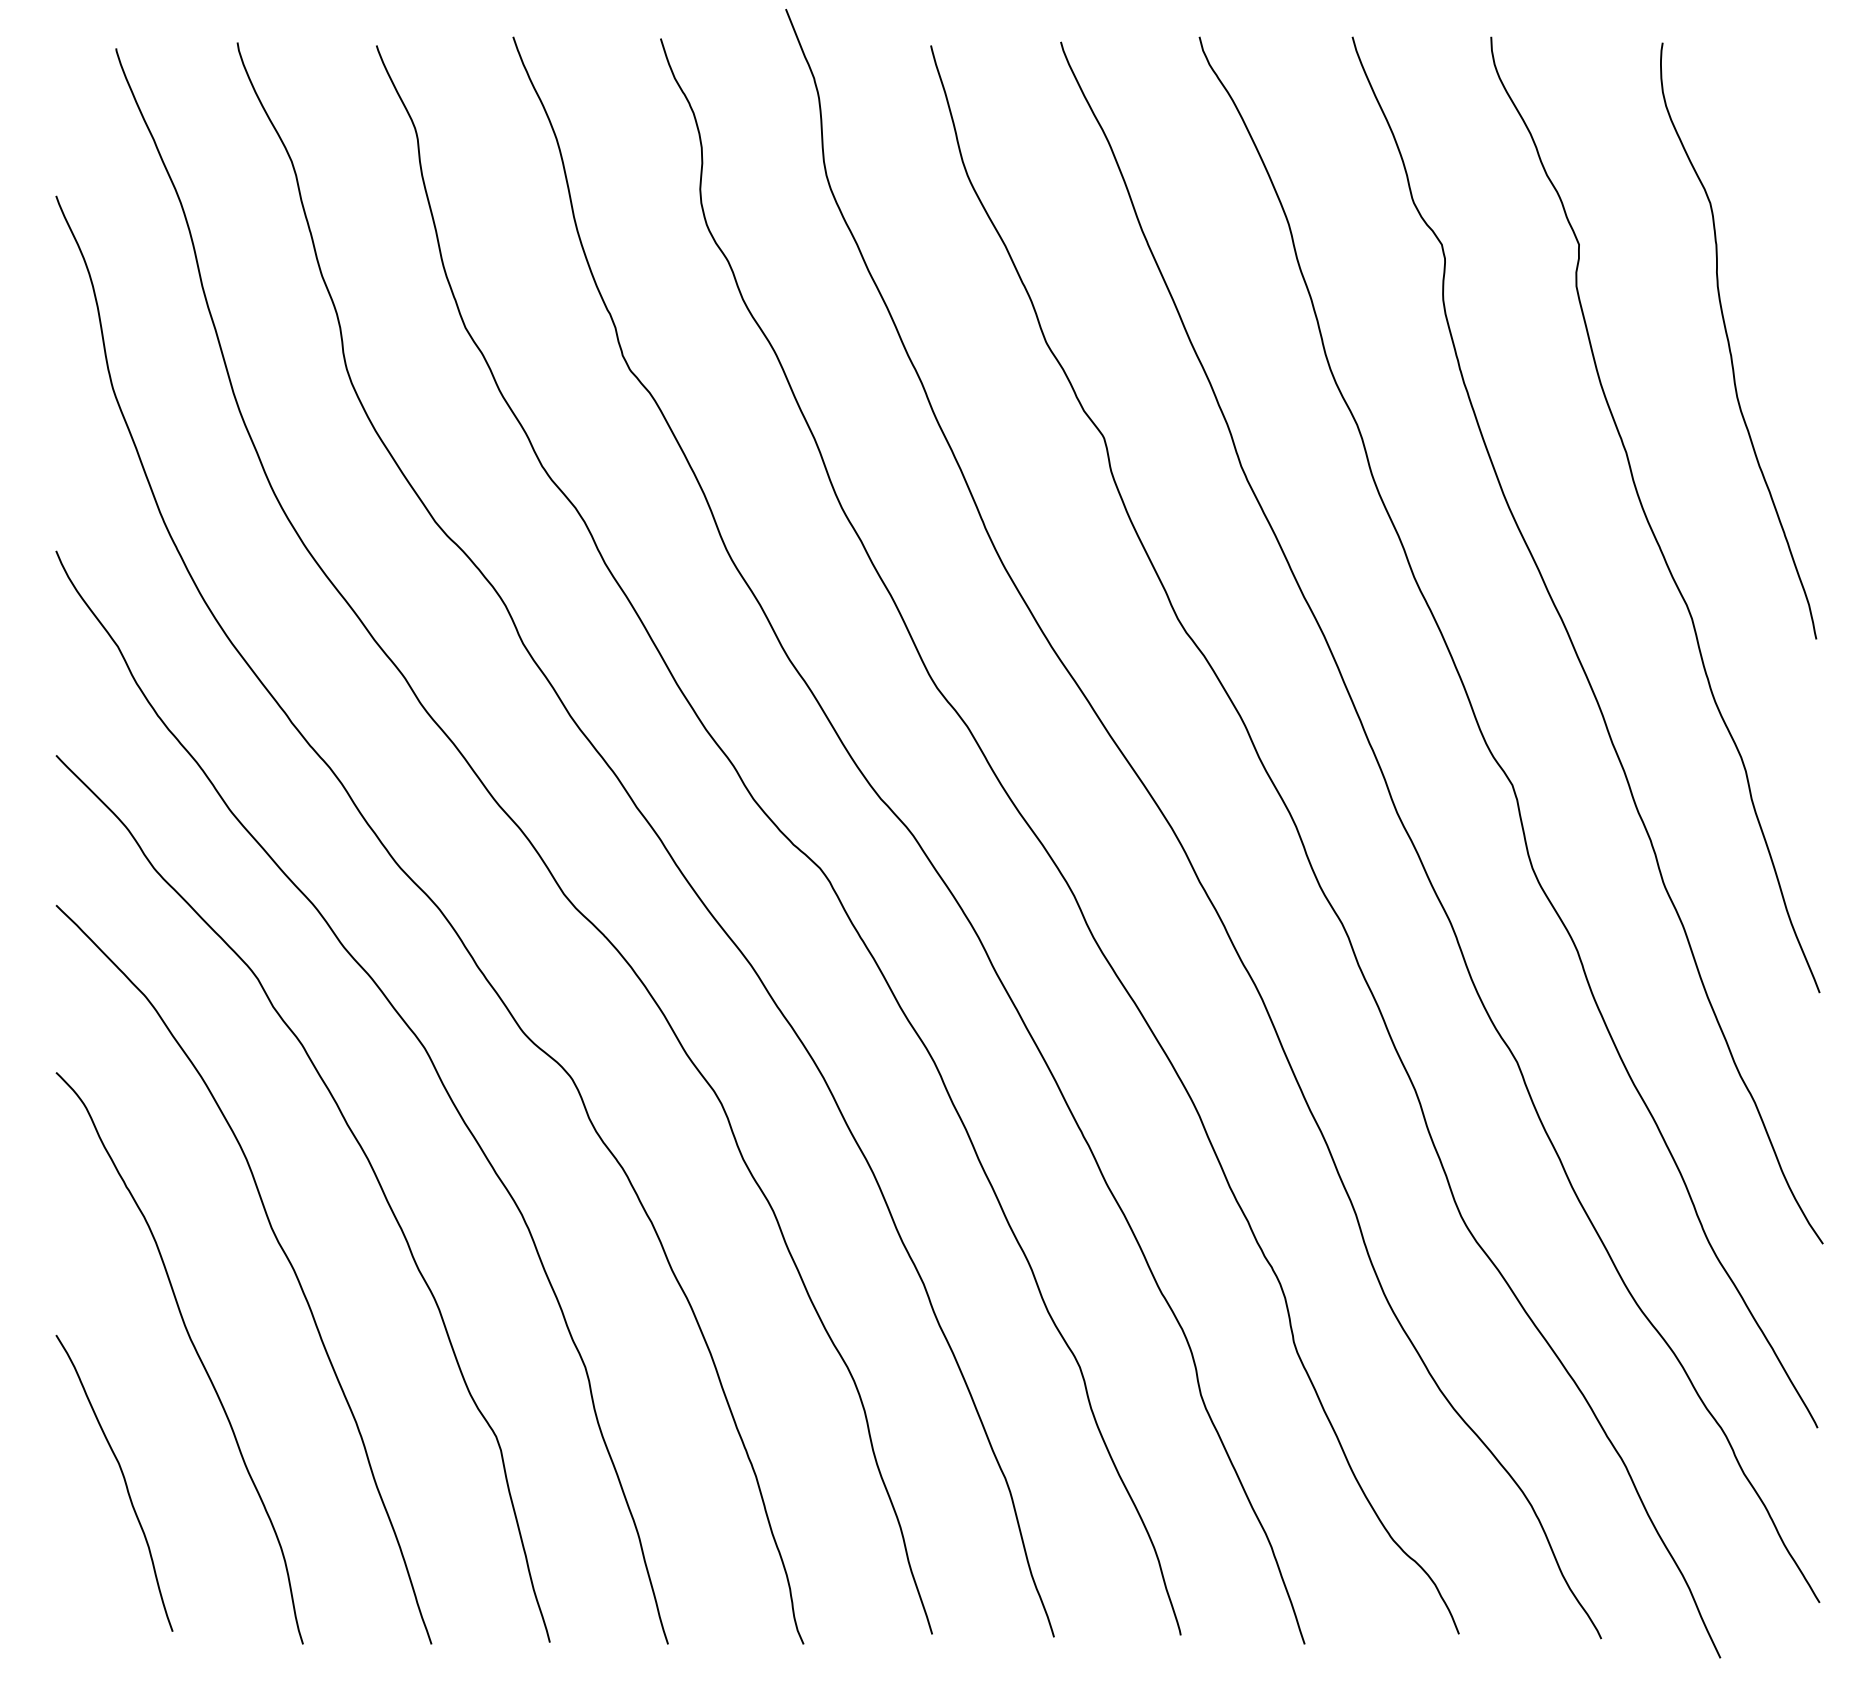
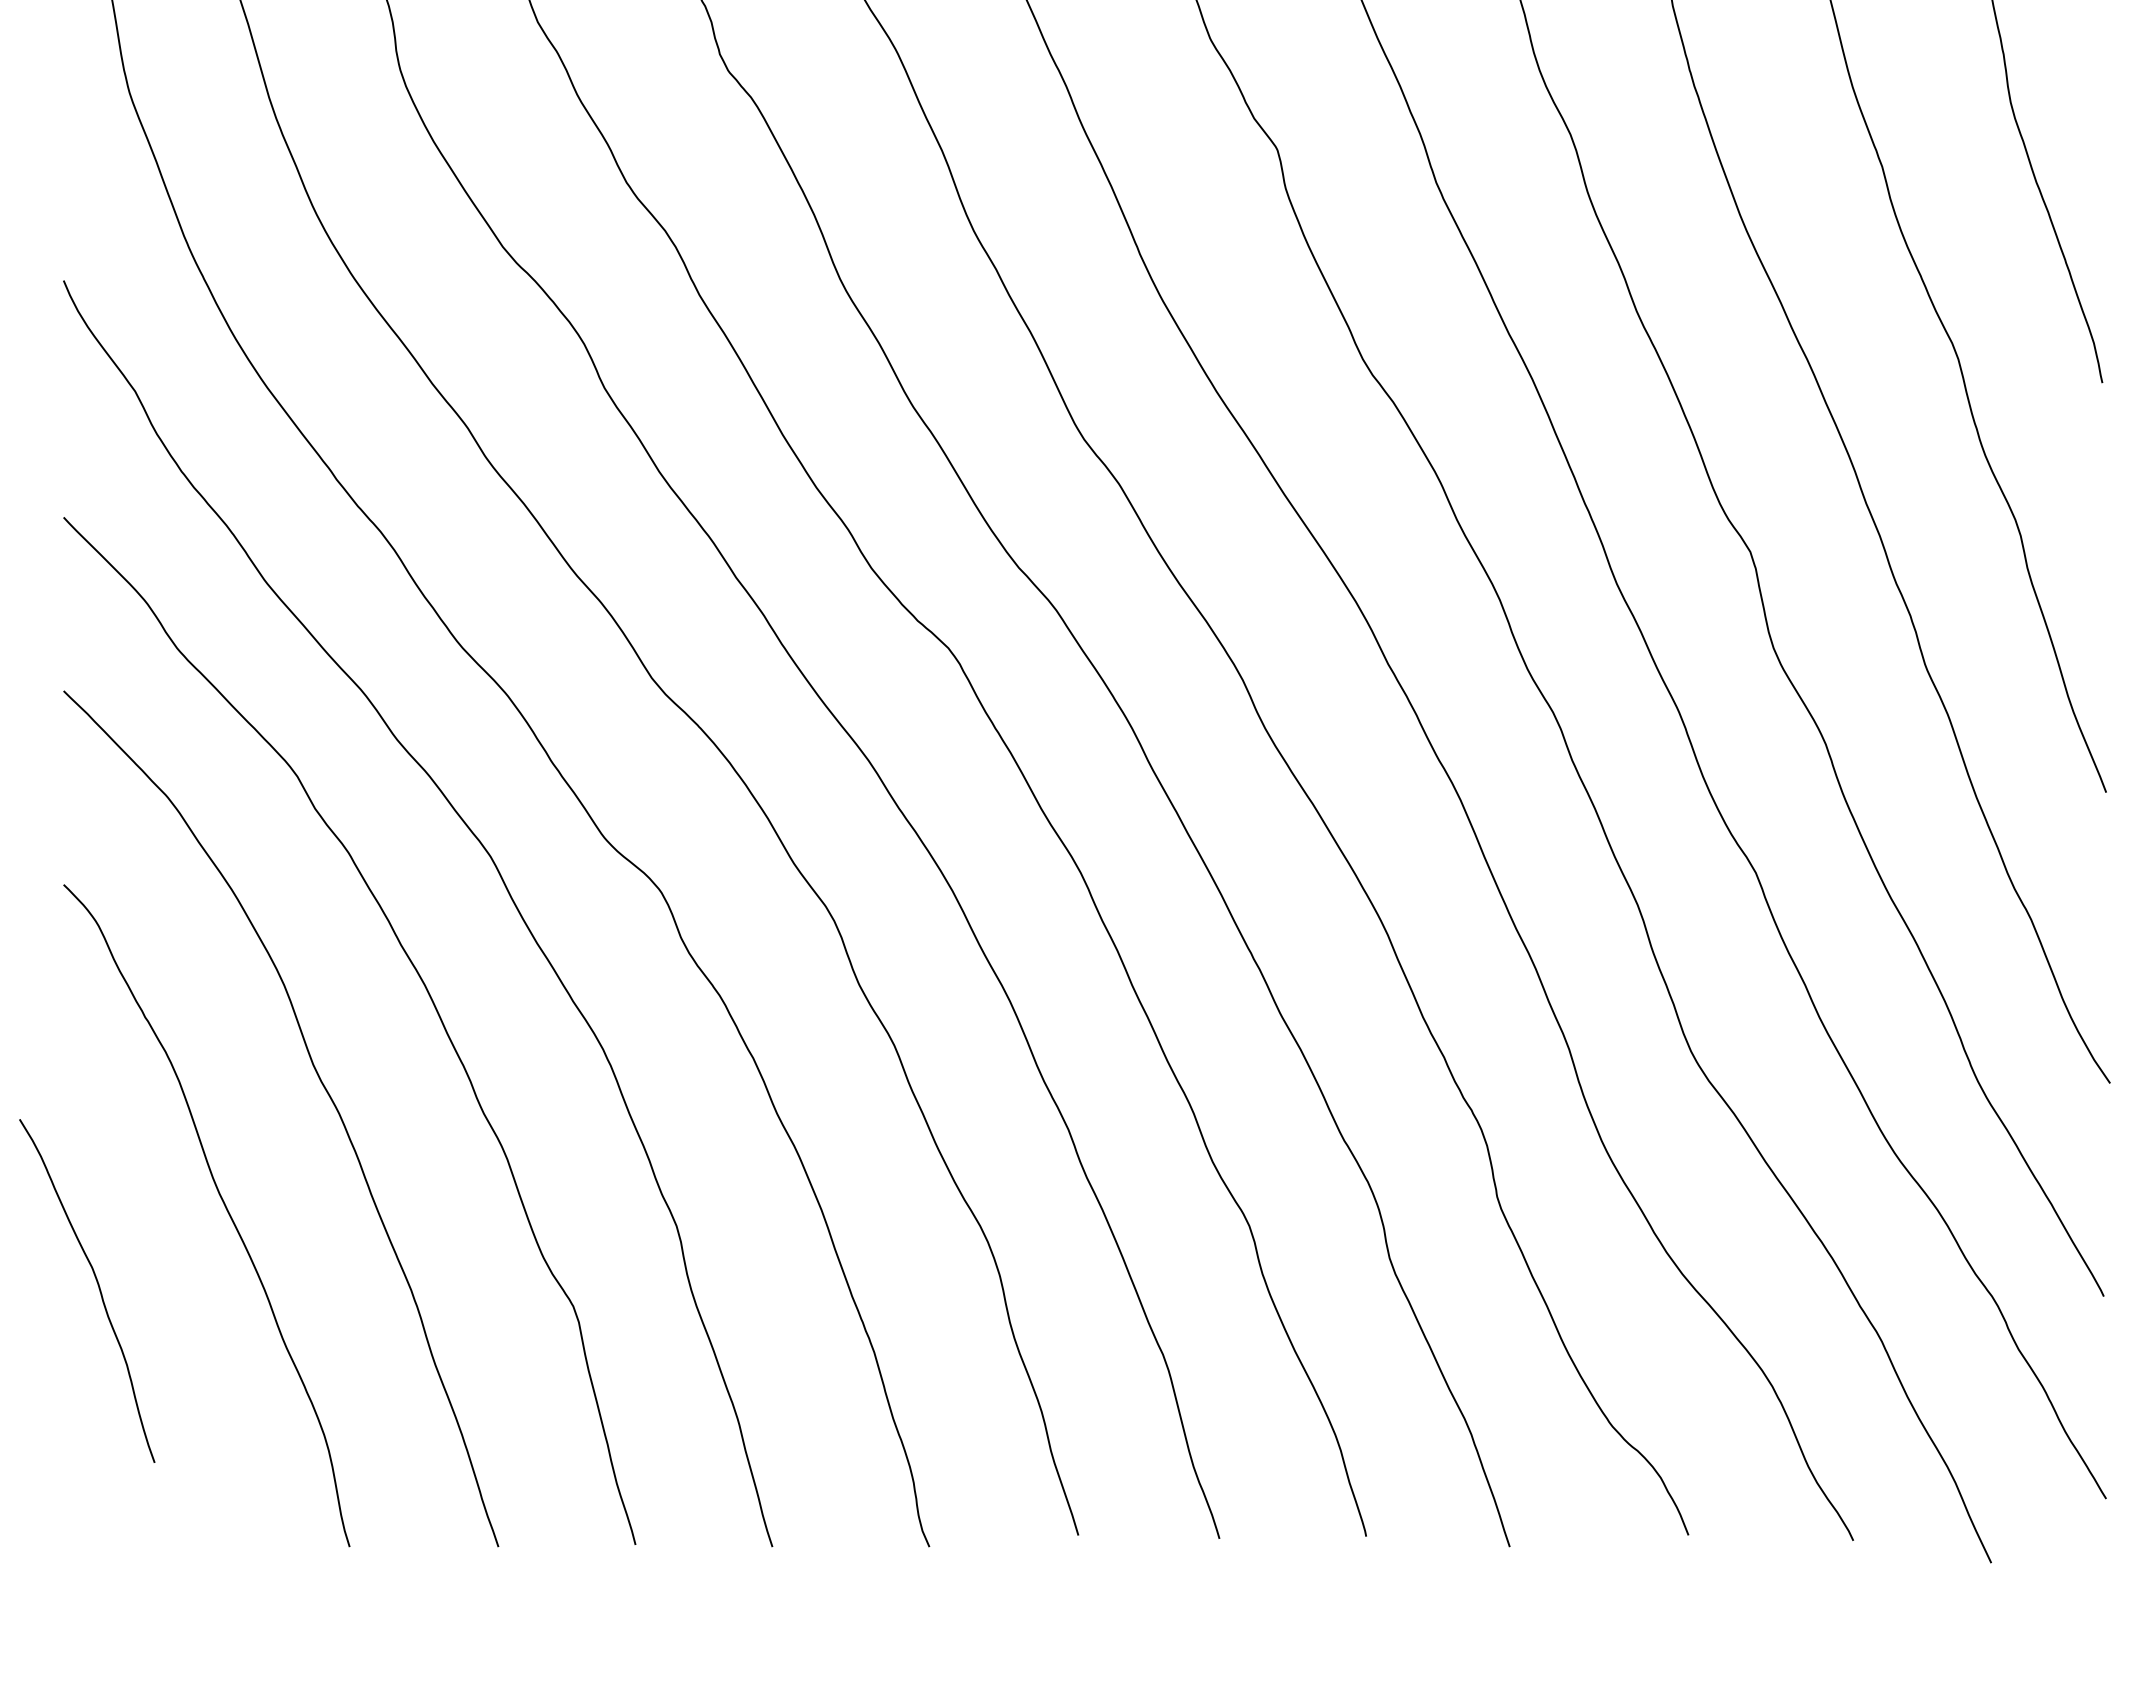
curve: (123, 1479) -> (97, 1286), moved

